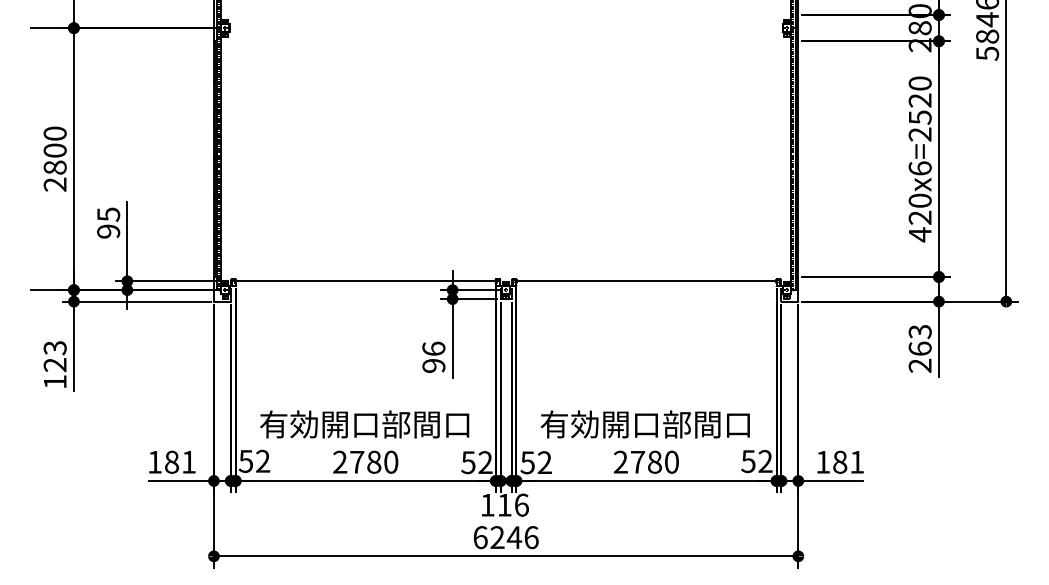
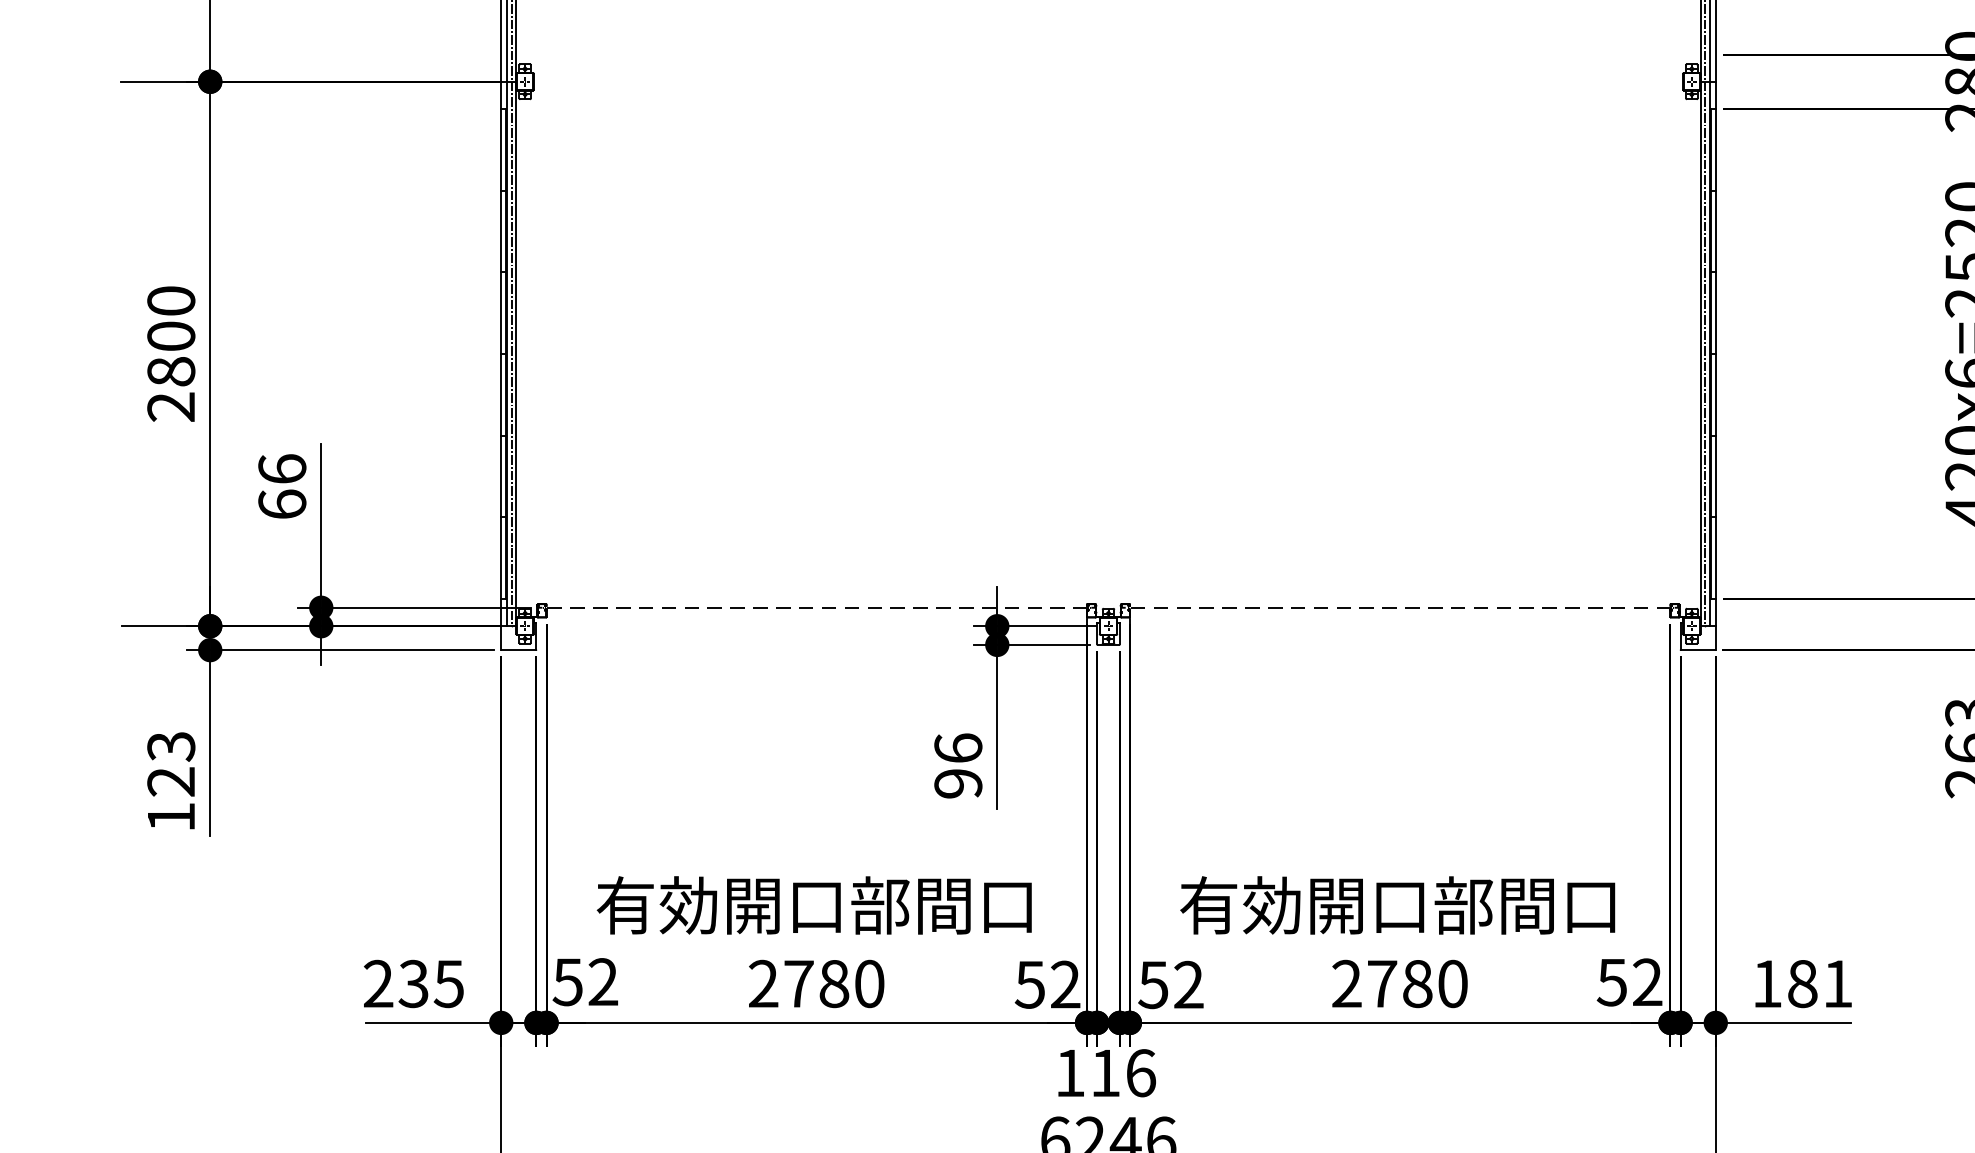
text: (108, 222) -> (282, 485), 95 -> 66
line: (365, 281) -> (816, 608), solid -> dashed
line: (645, 281) -> (1398, 608), solid -> dashed
text: (171, 461) -> (412, 982), 181 -> 235

